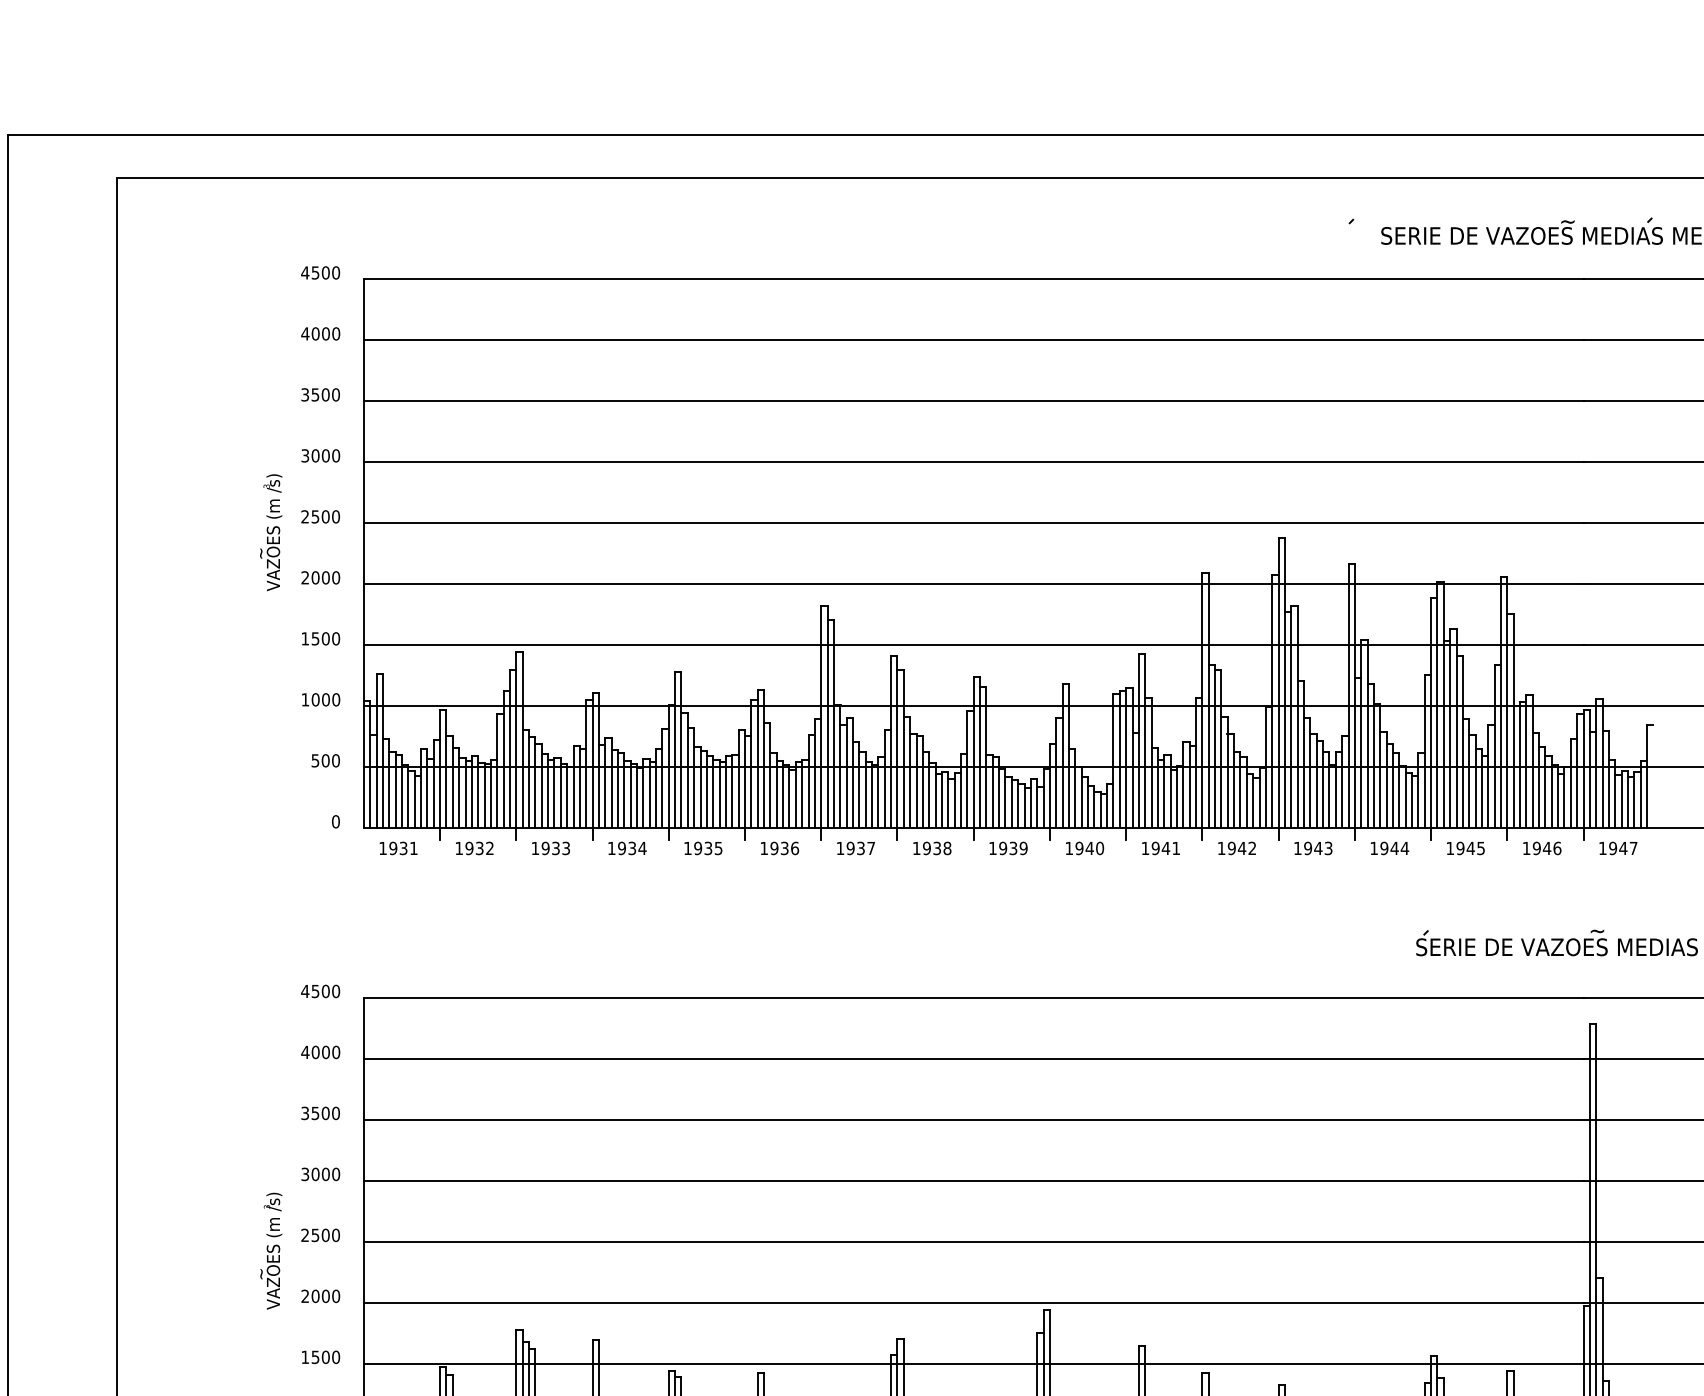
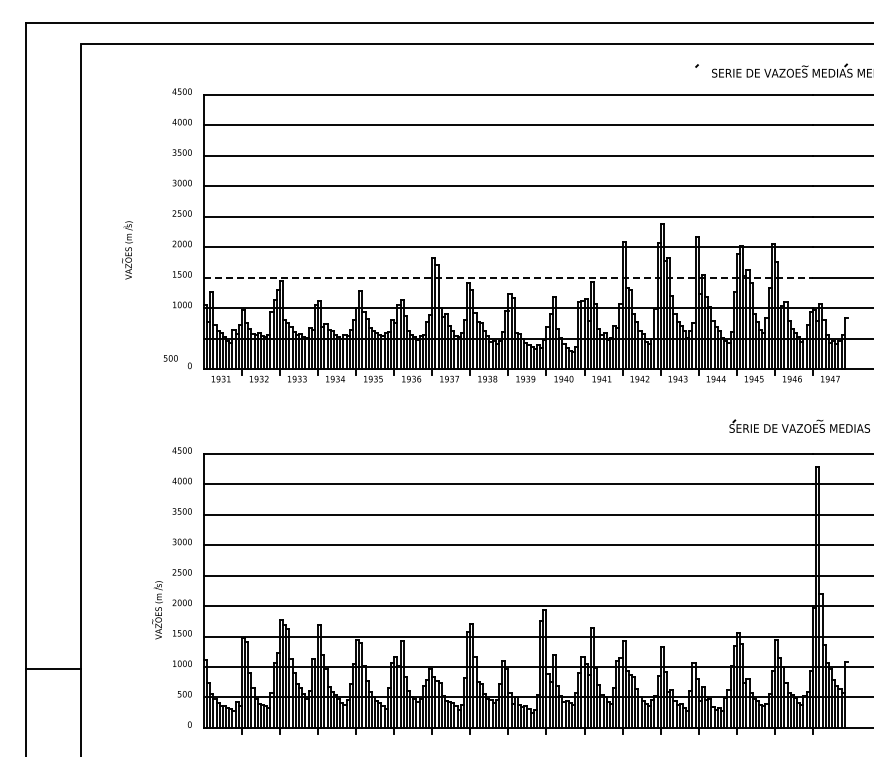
text: (271, 532) -> (127, 250), moved
line: (973, 644) -> (508, 277), solid -> dashed
text: (325, 761) -> (170, 358), moved
text: (271, 1251) -> (157, 610), moved

